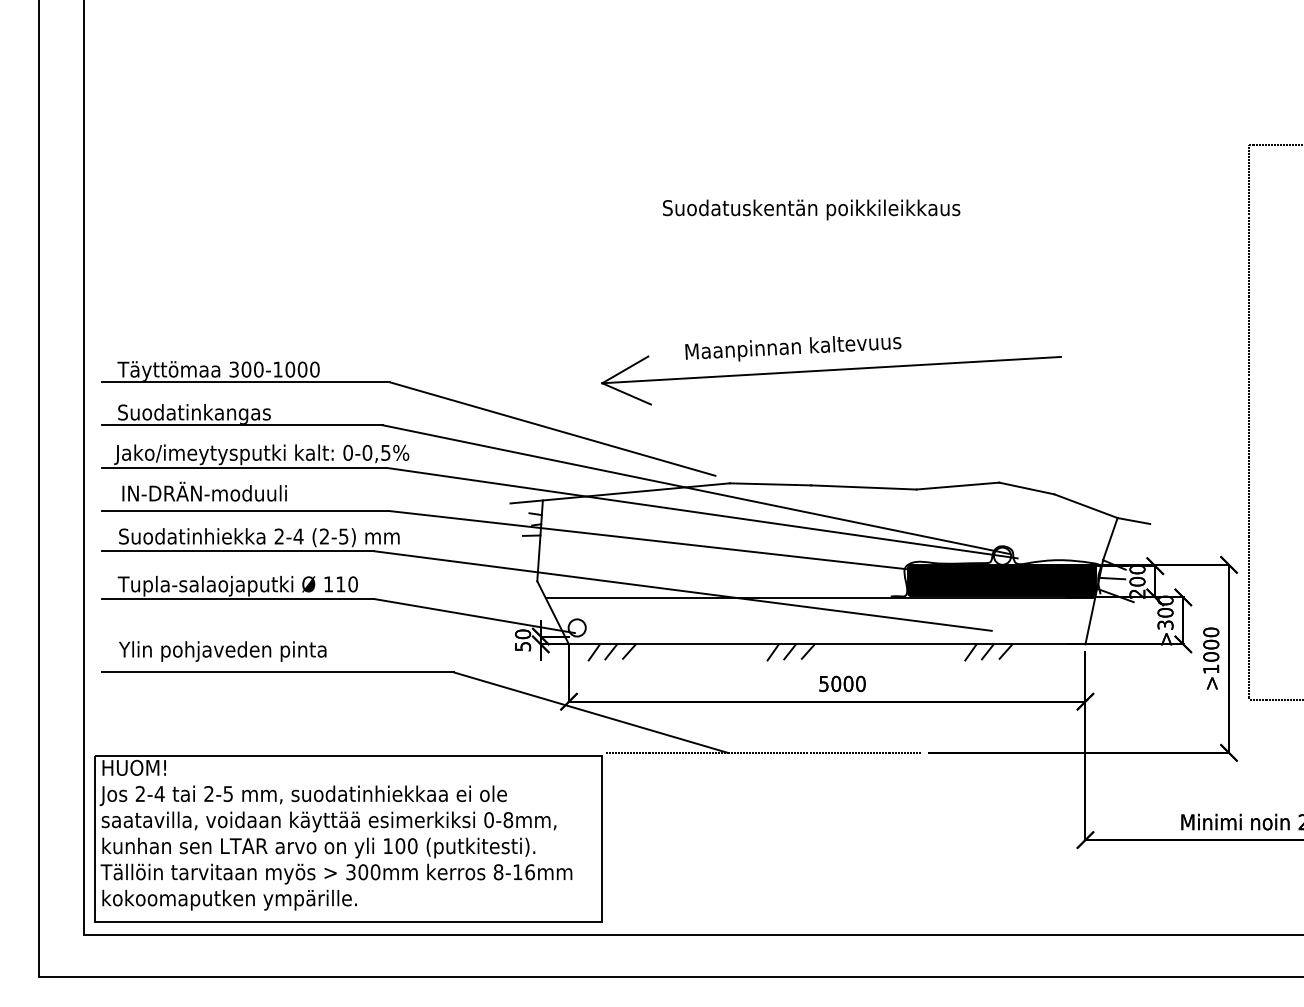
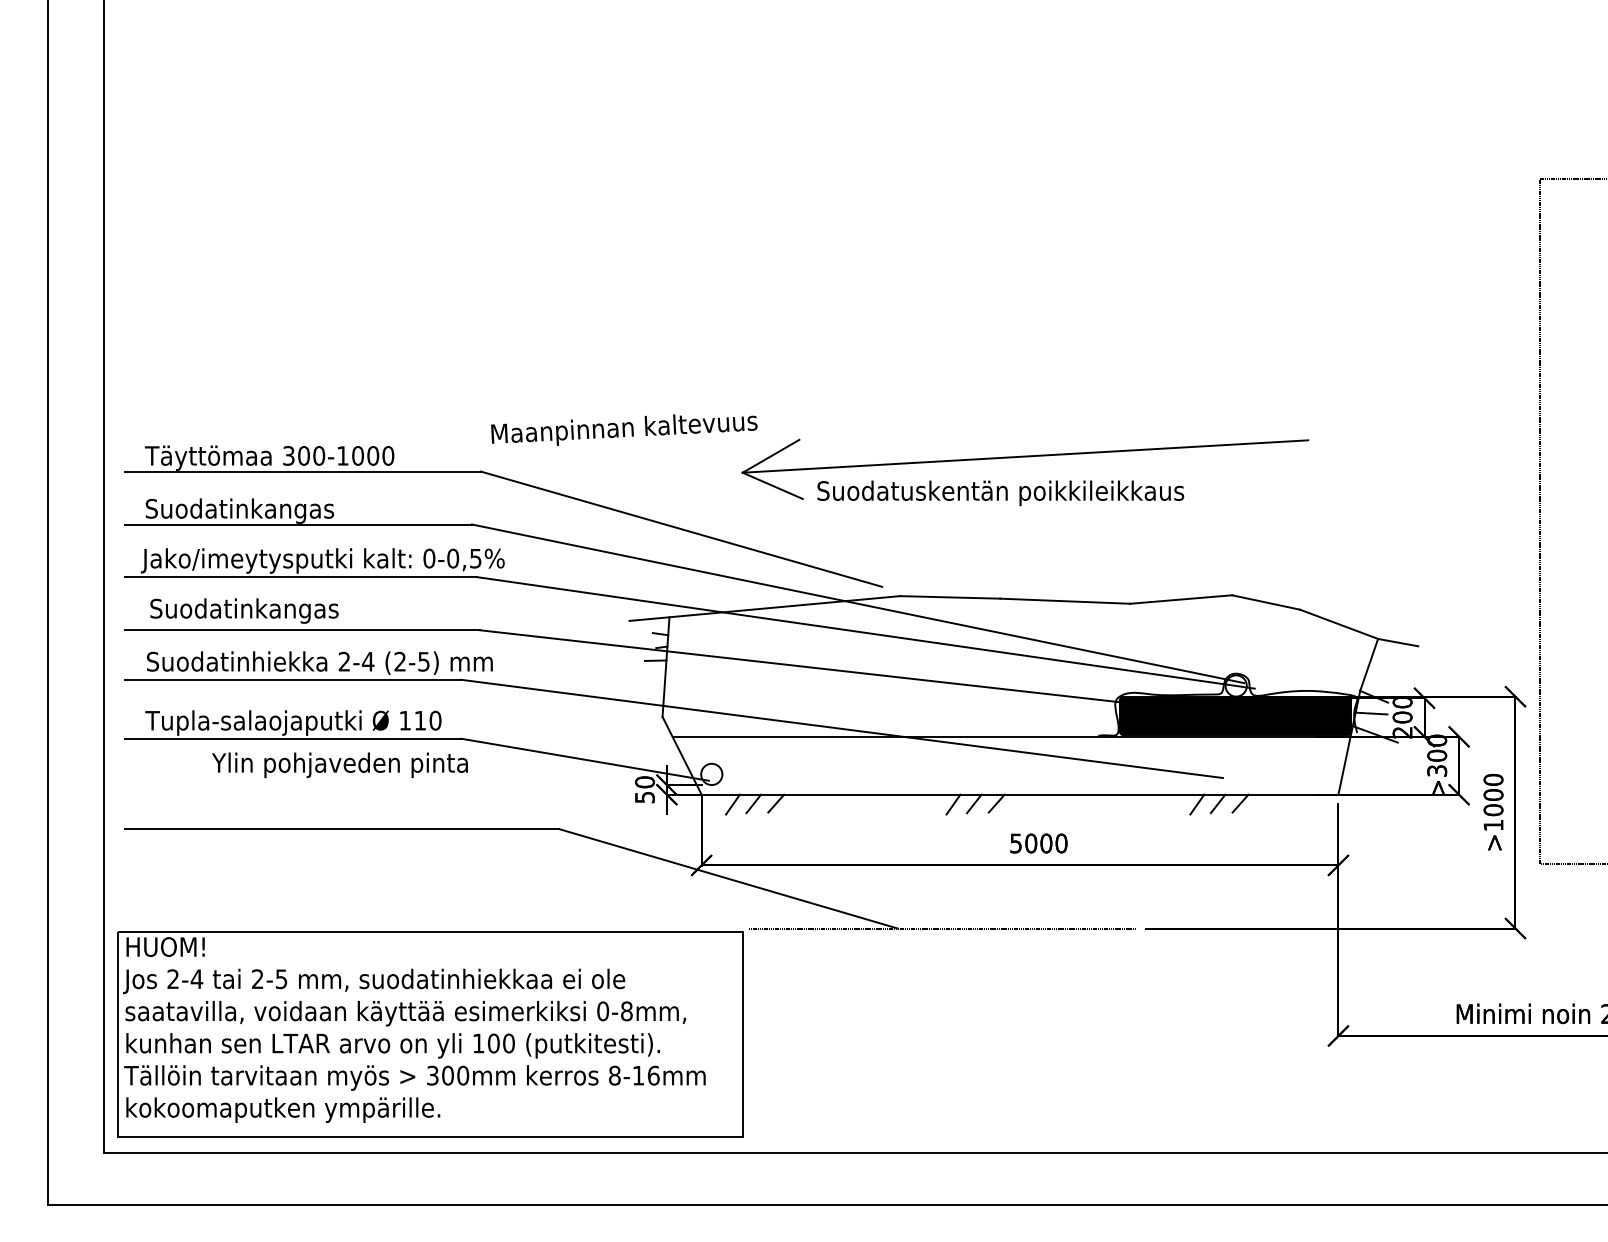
text: (811, 209) -> (1000, 492), moved
text: (793, 348) -> (624, 429), moved
text: (203, 493) -> (250, 608), IN-DRÄN-moduuli -> Suodatinkangas
text: (222, 651) -> (339, 765), moved

